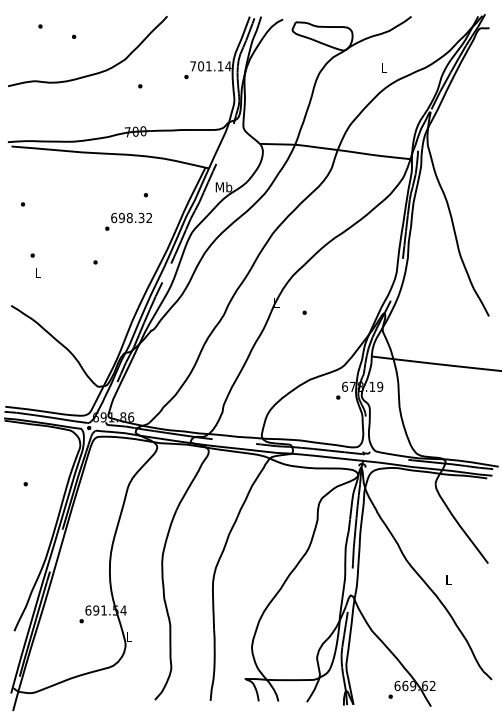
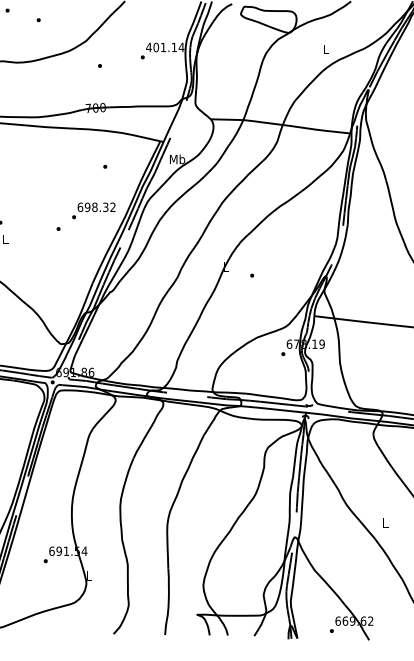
text: (193, 66) -> (149, 47), 701.14 -> 401.14
text: (128, 221) -> (93, 210), moved

